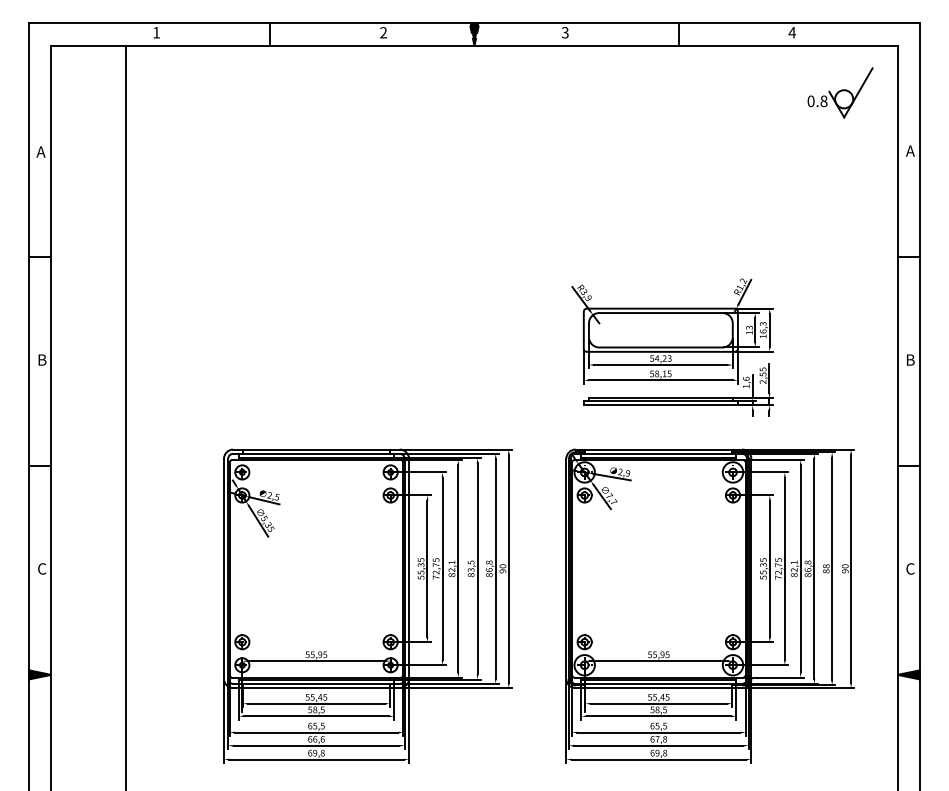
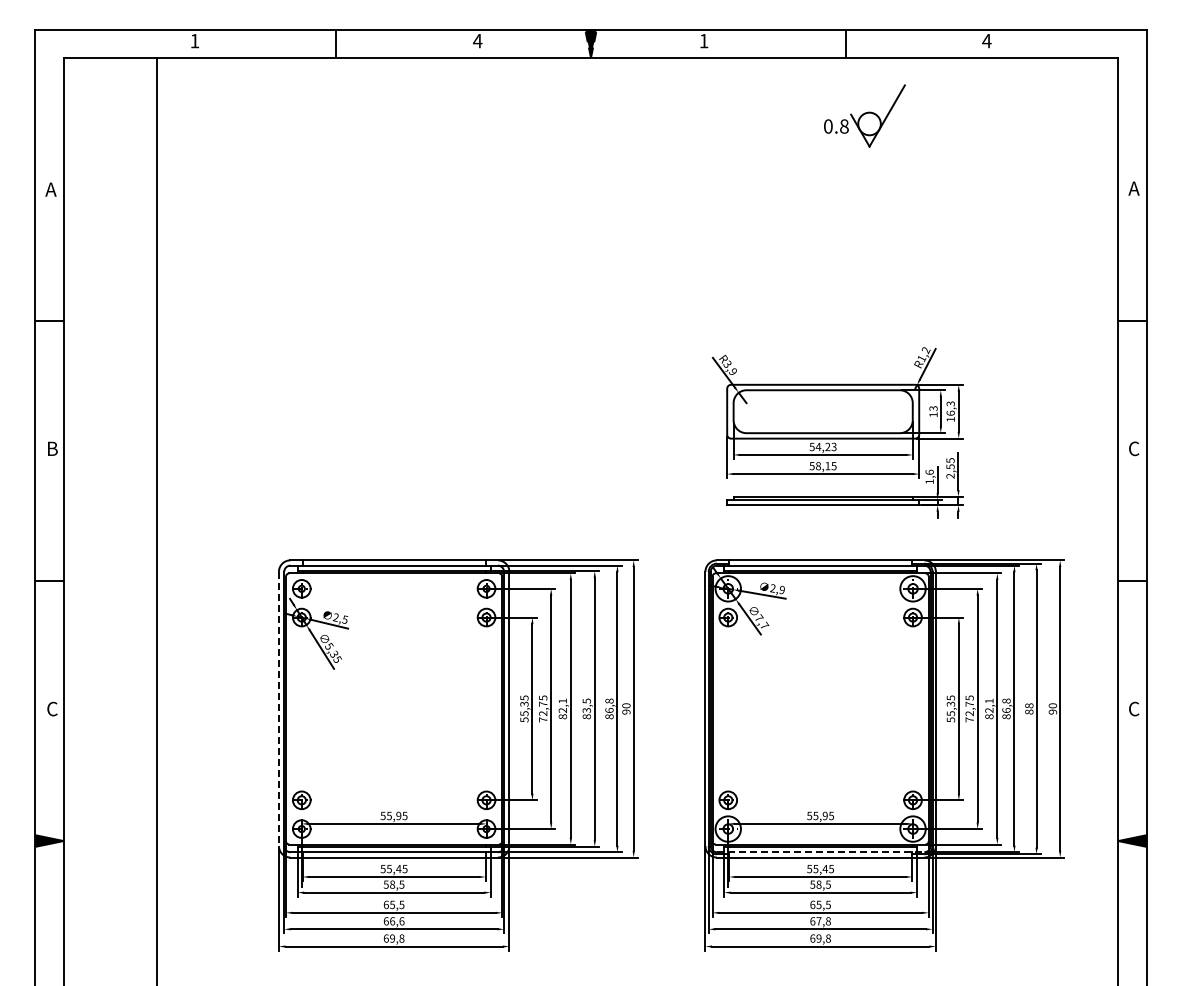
text: (383, 32) -> (477, 40), 2 -> 4
text: (564, 32) -> (703, 40), 3 -> 1
part: (840, 92) -> (864, 115), moved
text: (910, 359) -> (1134, 448), B -> C
line: (223, 569) -> (278, 709), solid -> dashed
line: (658, 684) -> (820, 852), solid -> dashed

